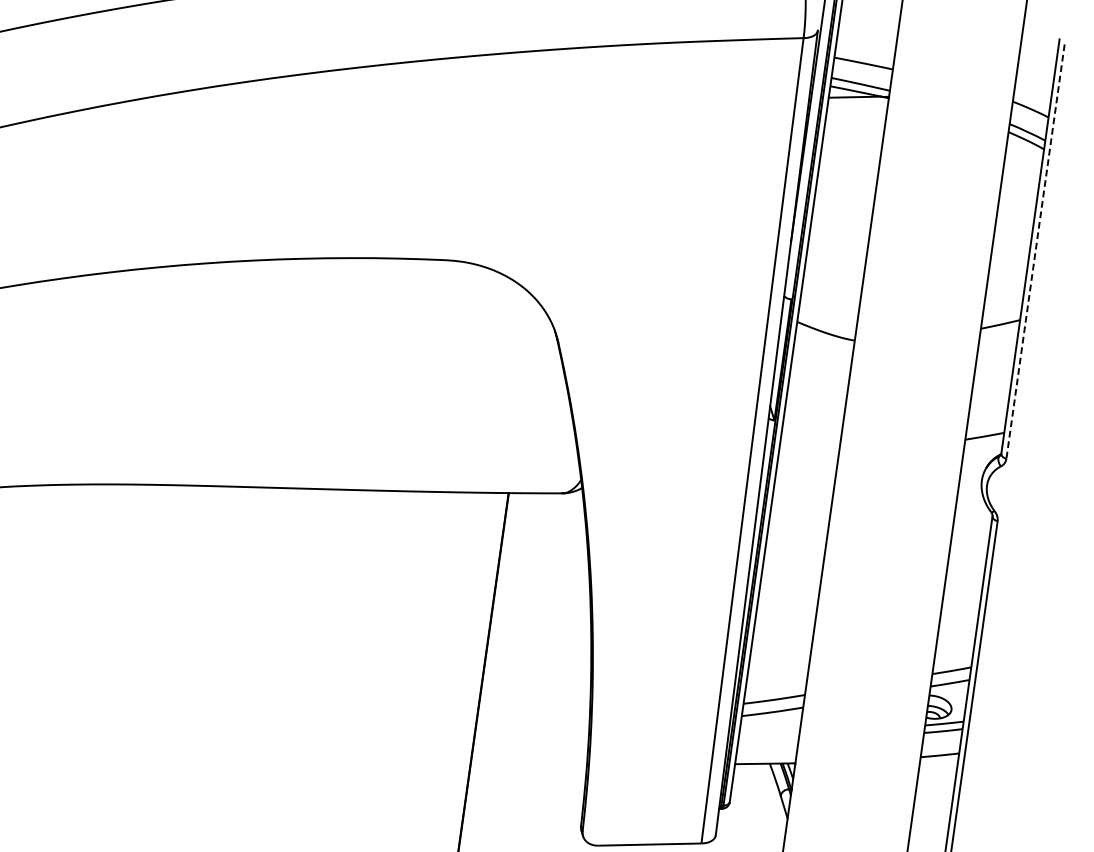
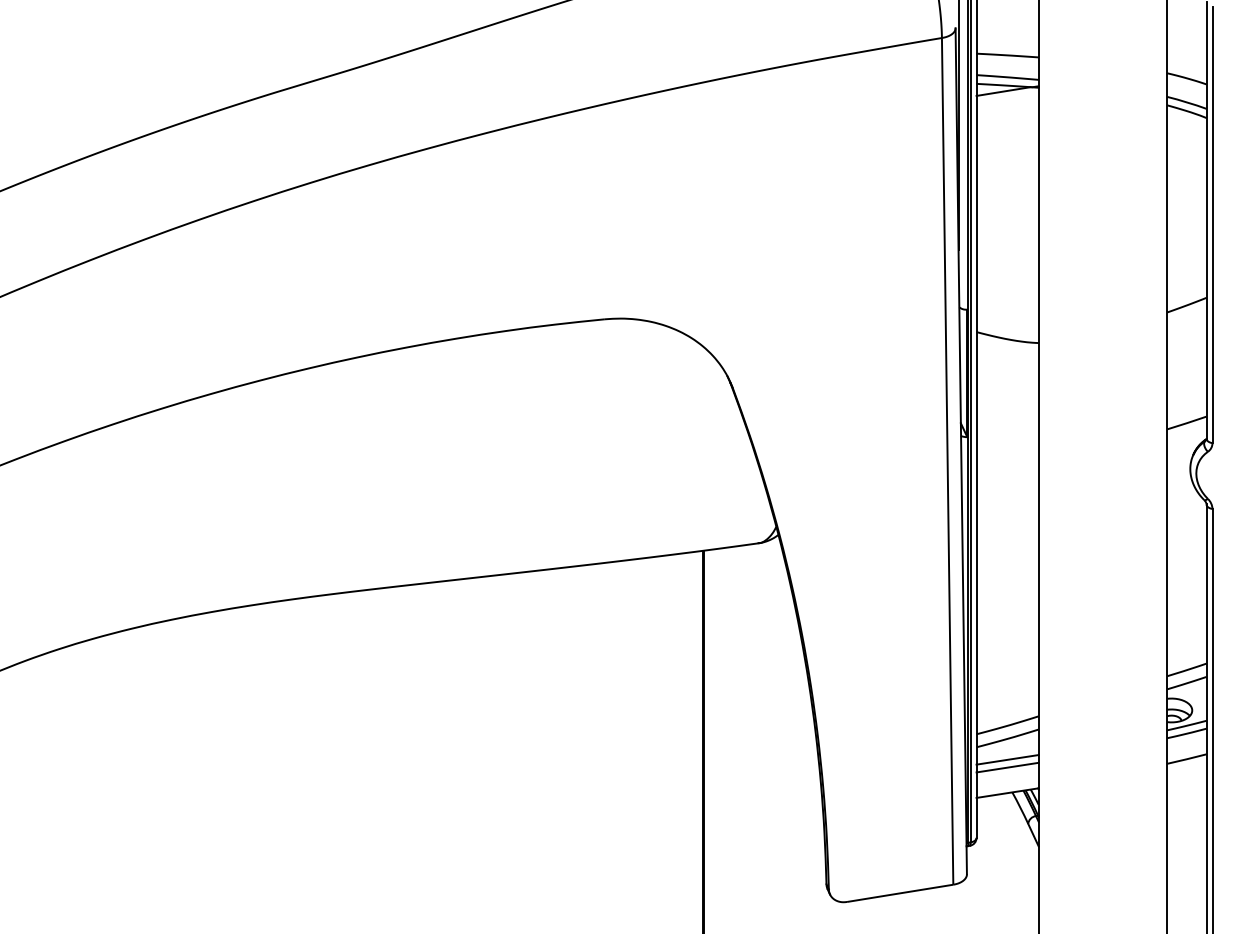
line: (1035, 252) -> (1212, 225), dashed -> solid
line: (769, 731) -> (1007, 759), added
line: (768, 739) -> (1007, 767), added

